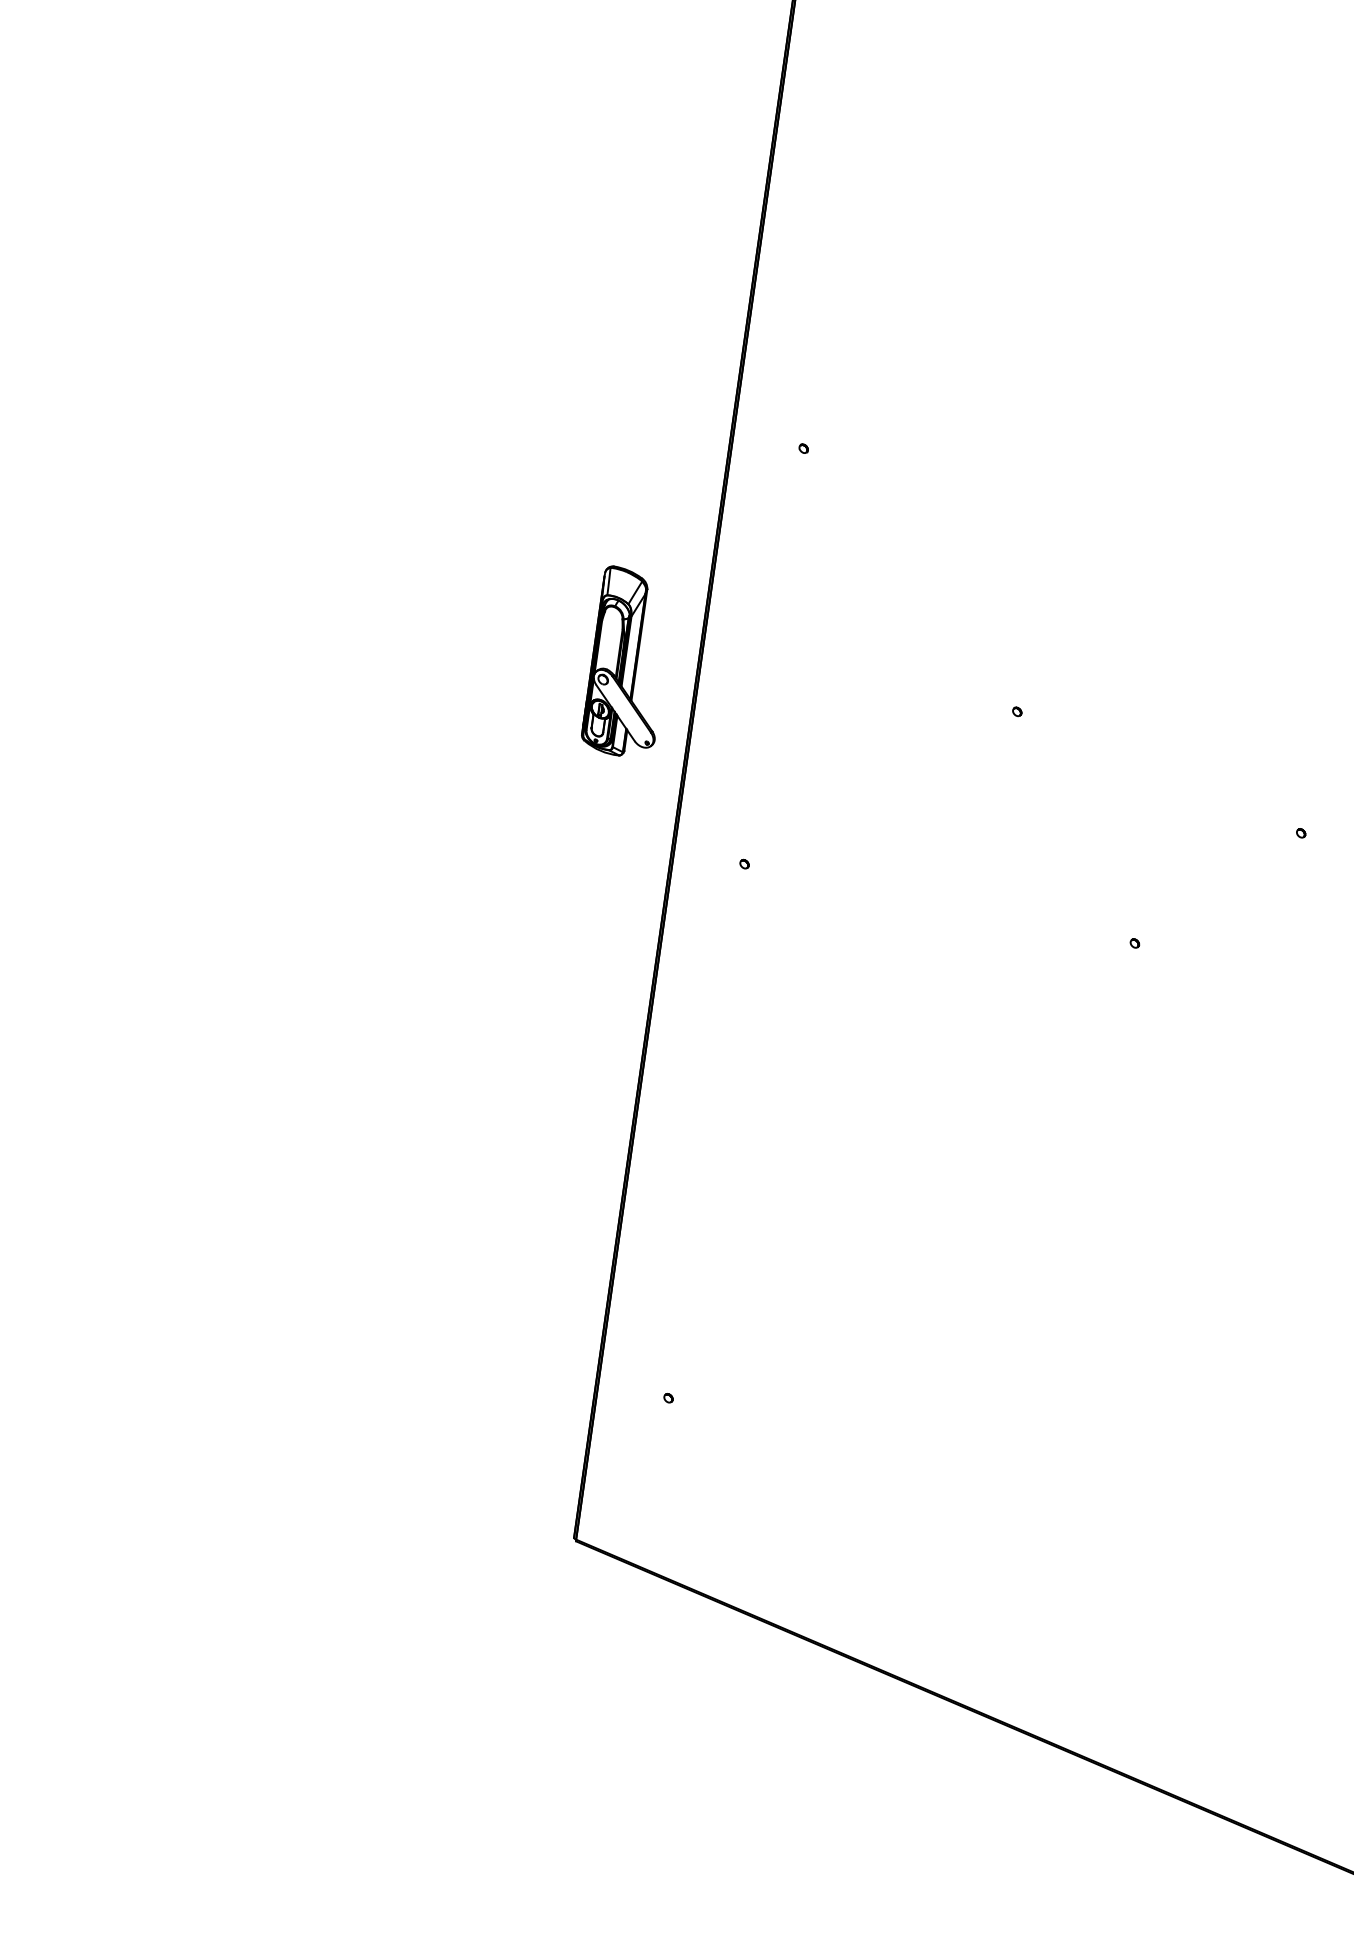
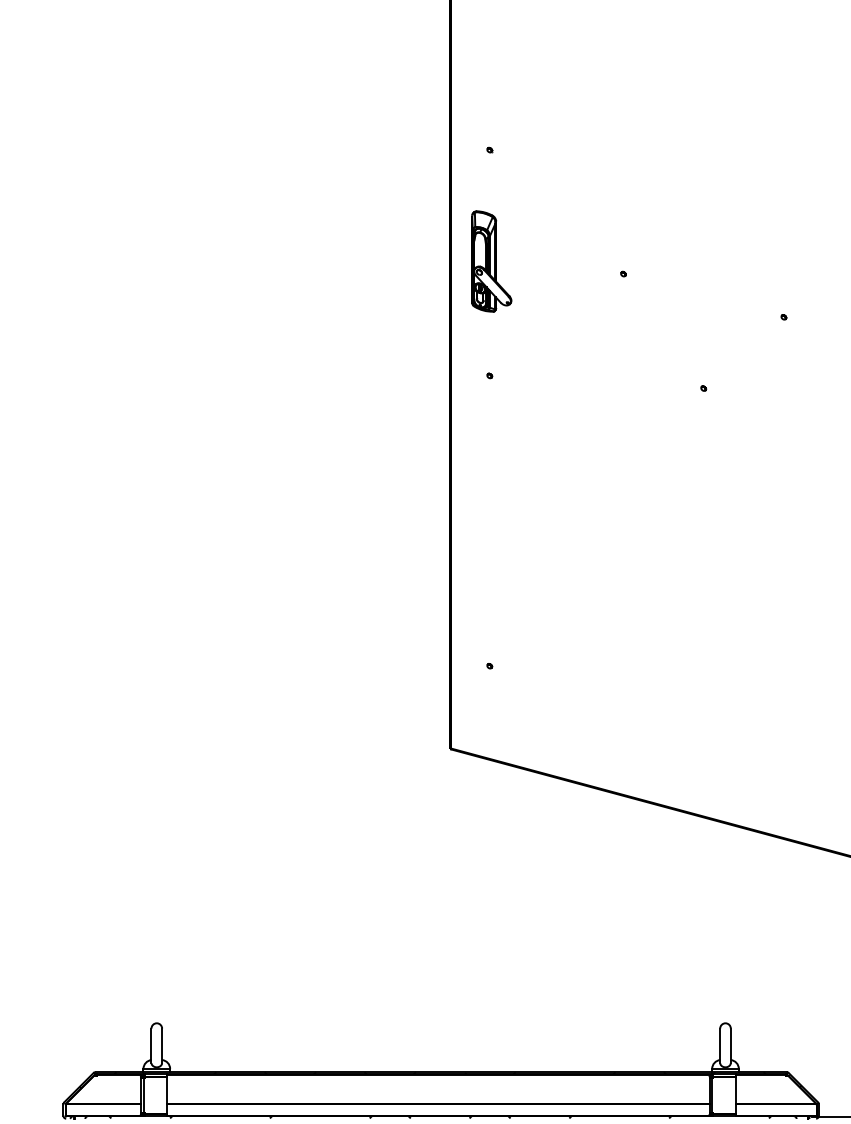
part: (628, 662) -> (491, 261), moved

